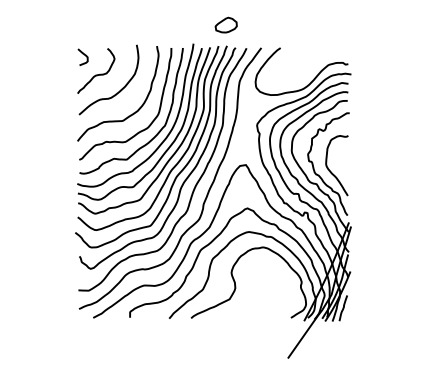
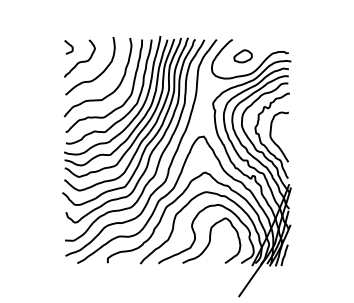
part: (225, 24) -> (242, 55), moved
curve: (254, 290) -> (210, 240), added

